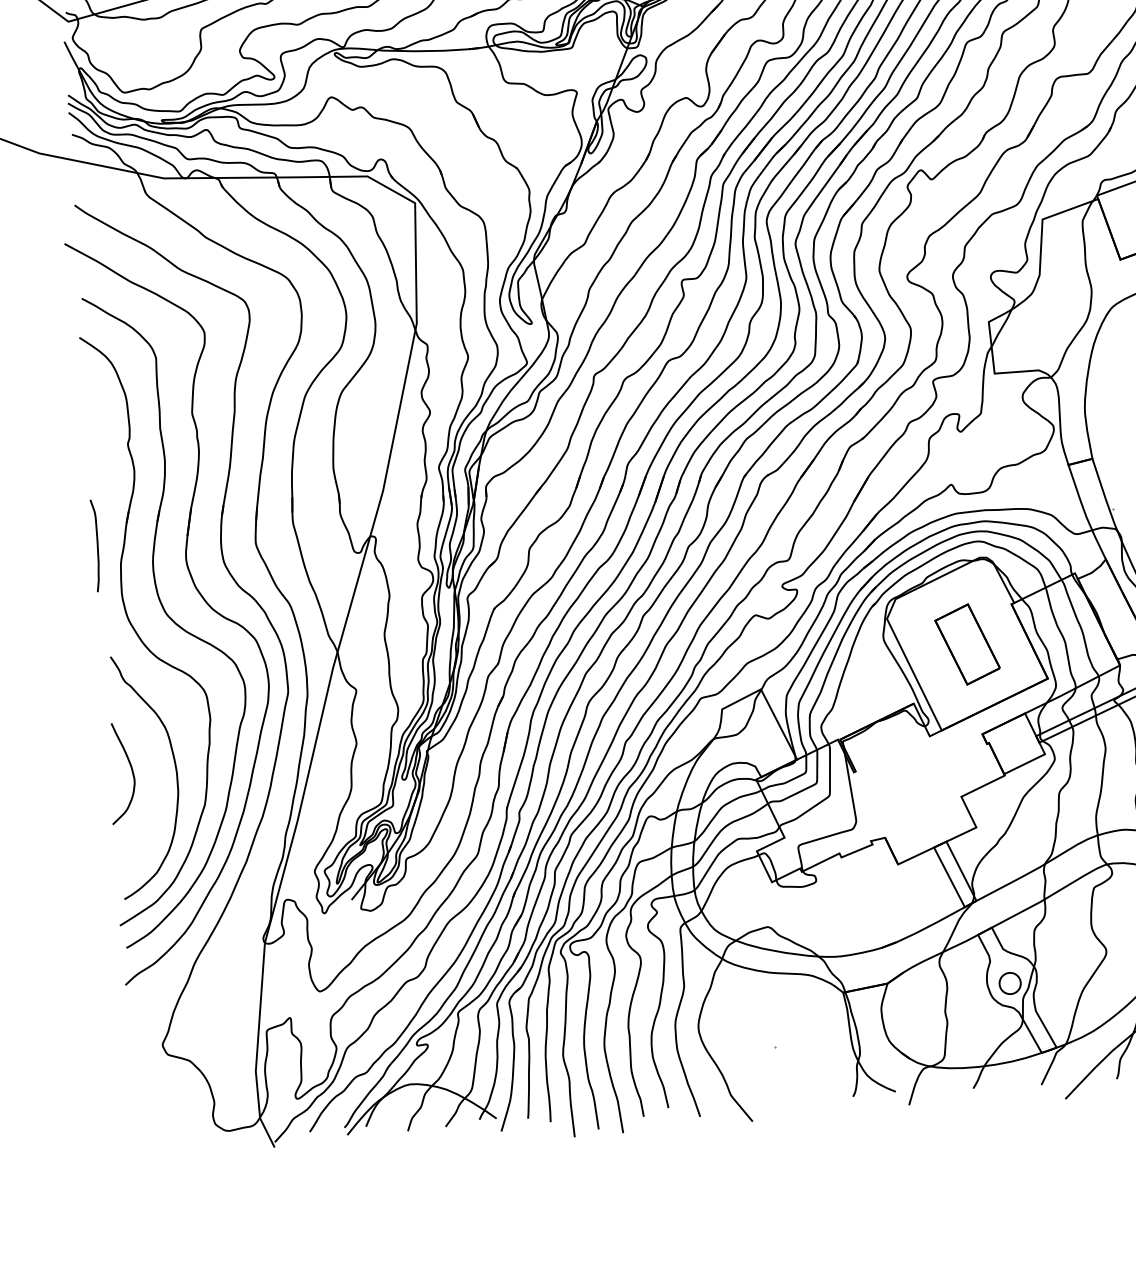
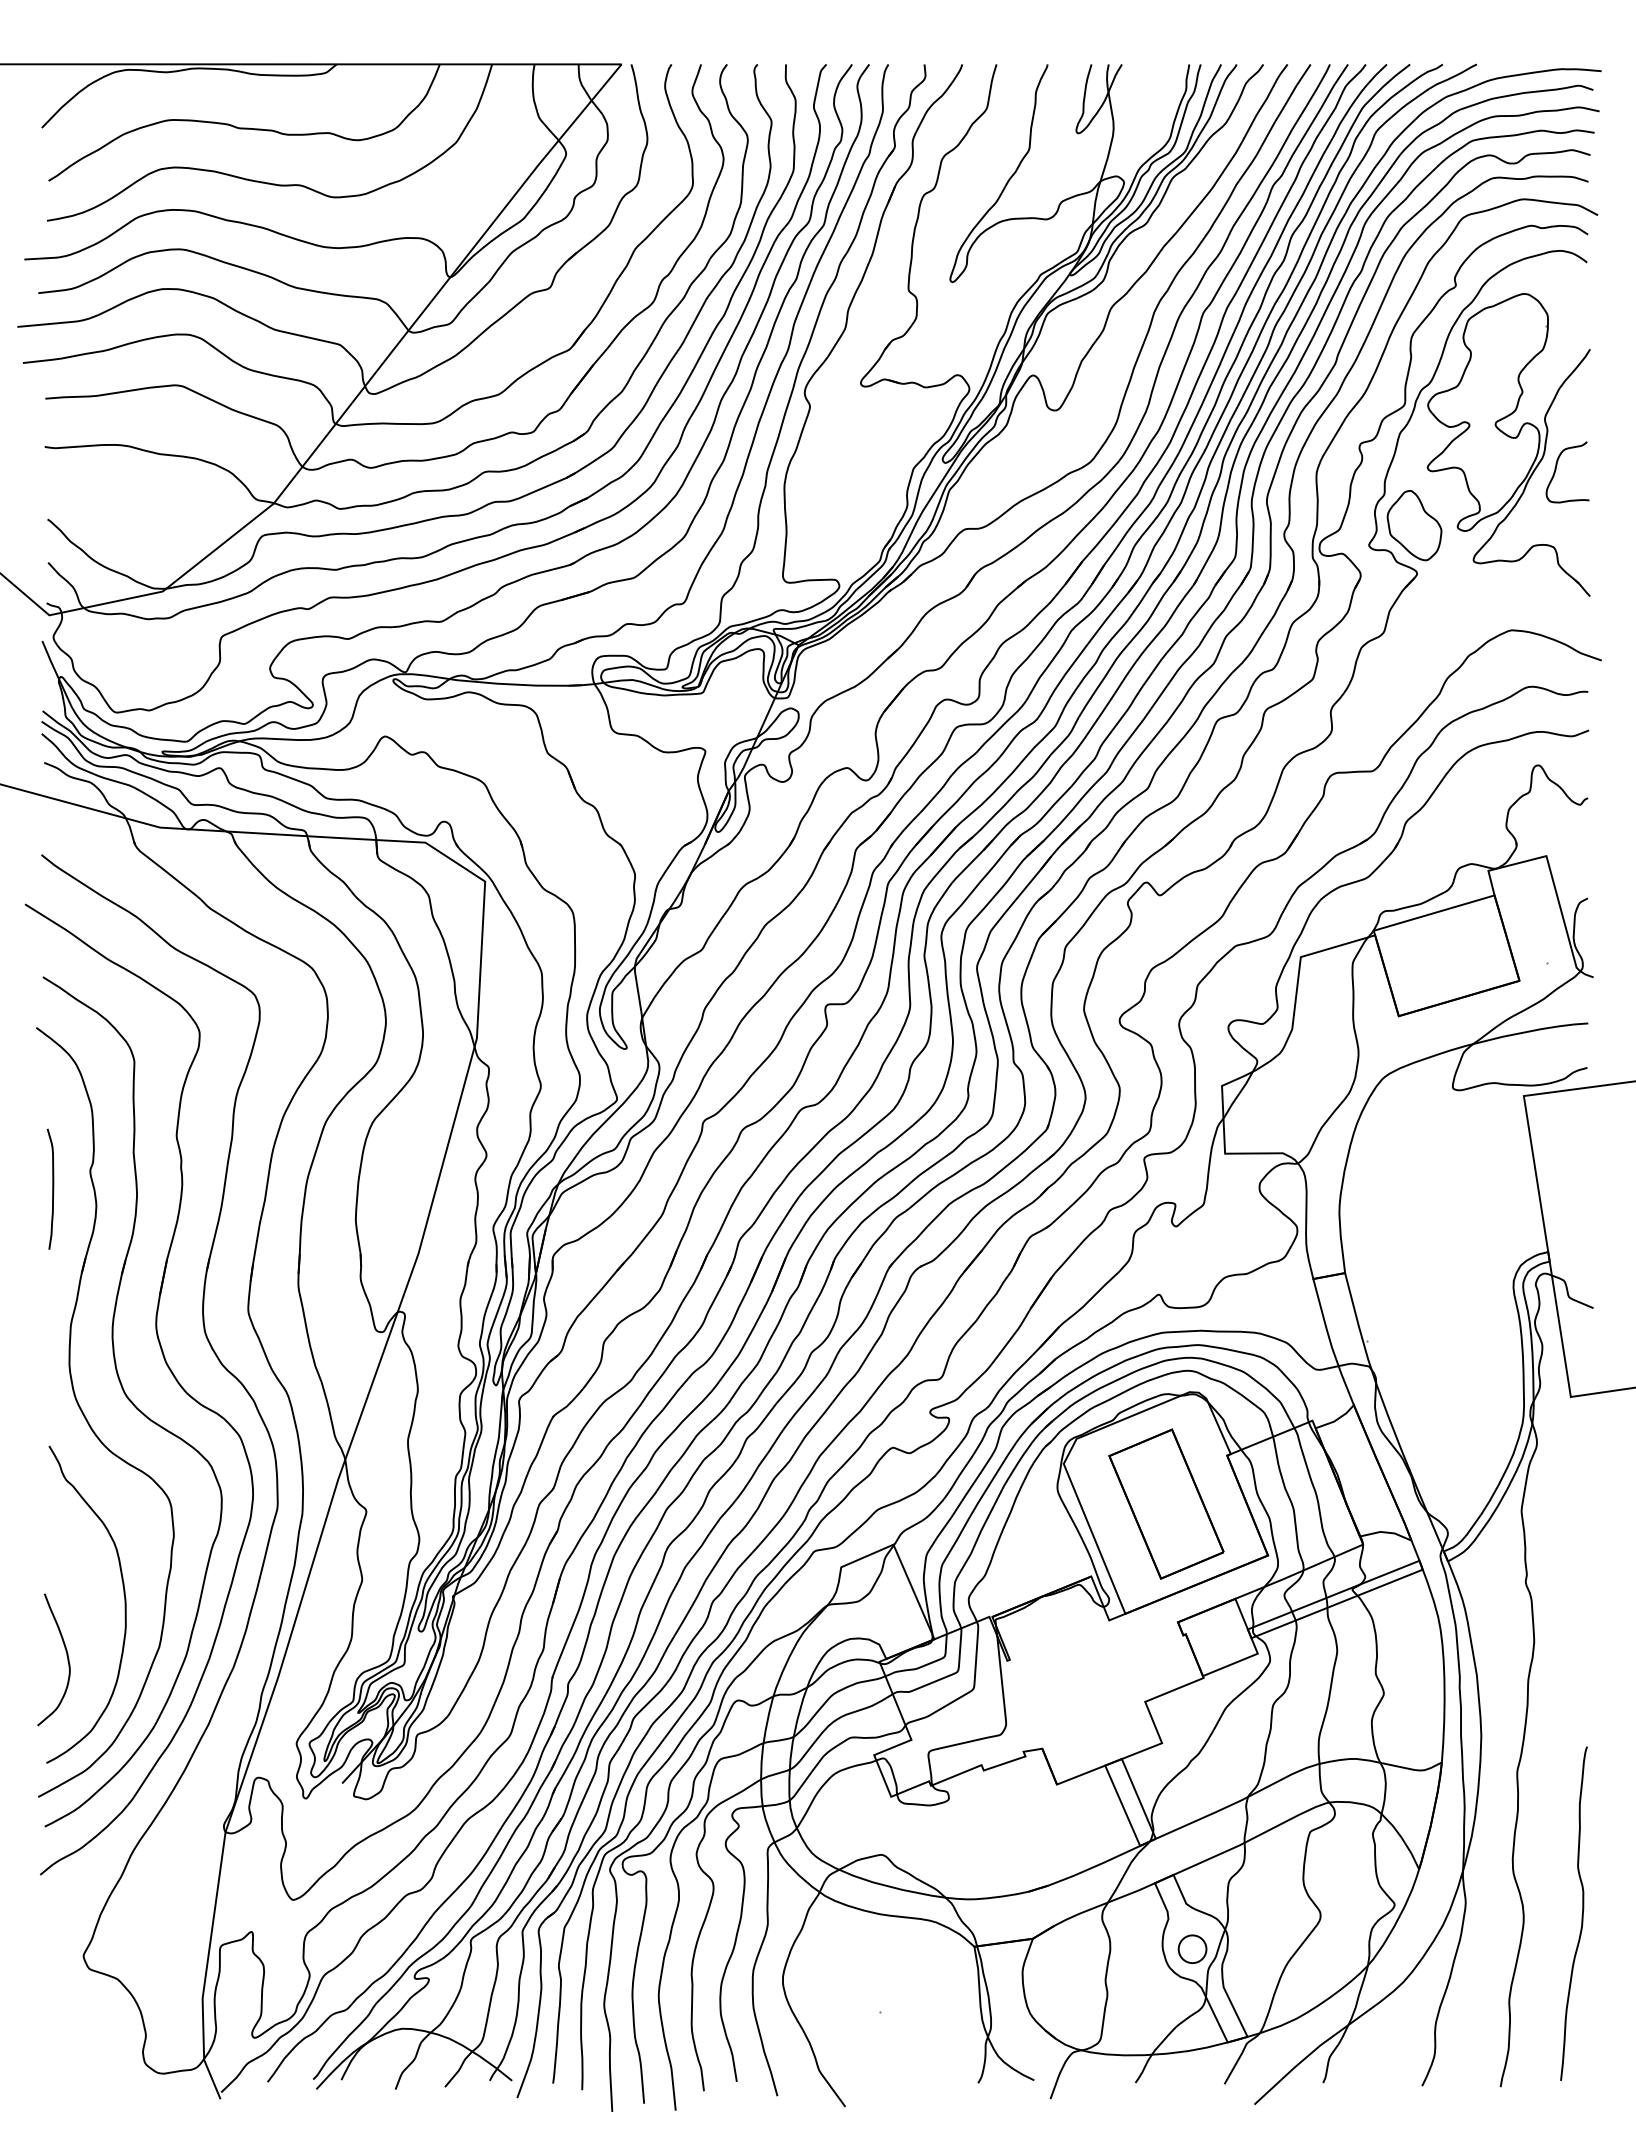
curve: (97, 545) -> (52, 1188), moved
part: (967, 644) -> (1166, 1503), size x1.43
curve: (131, 770) -> (66, 1656), moved

